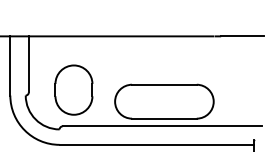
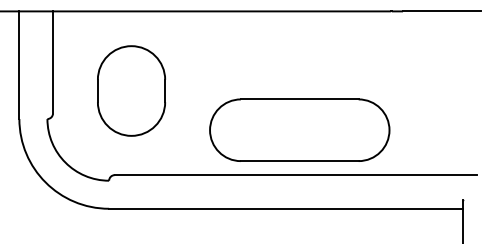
part: (73, 89) -> (130, 89), moved

